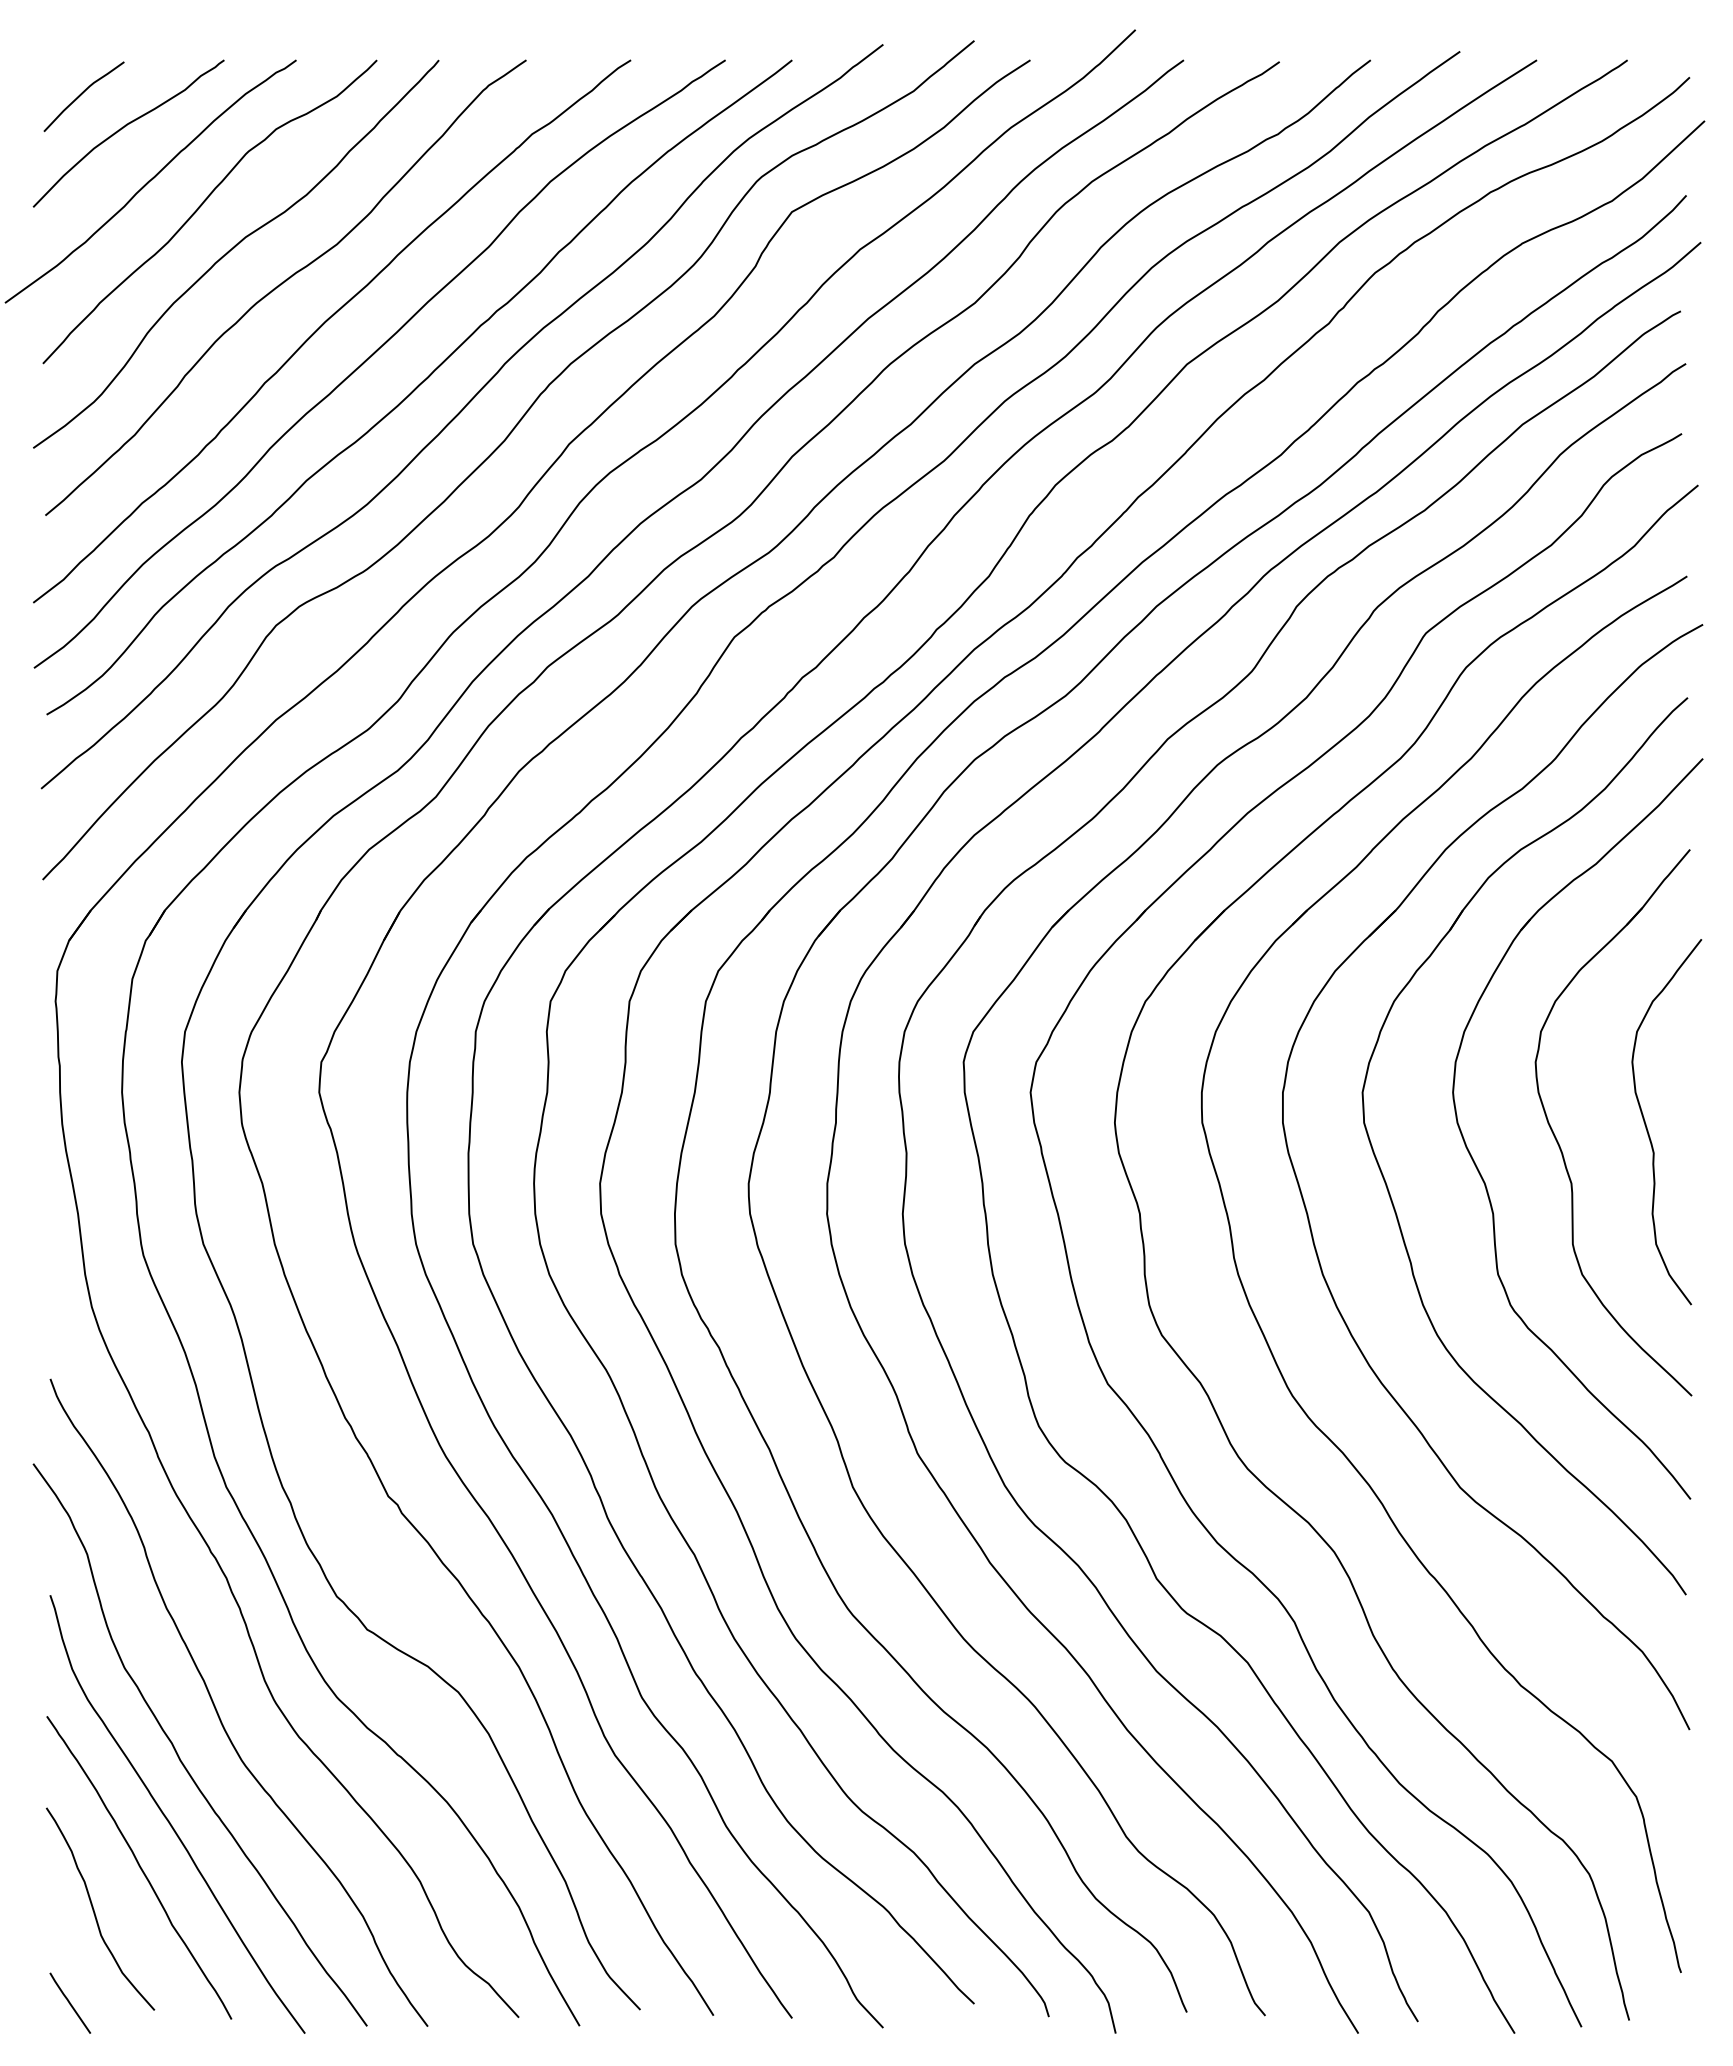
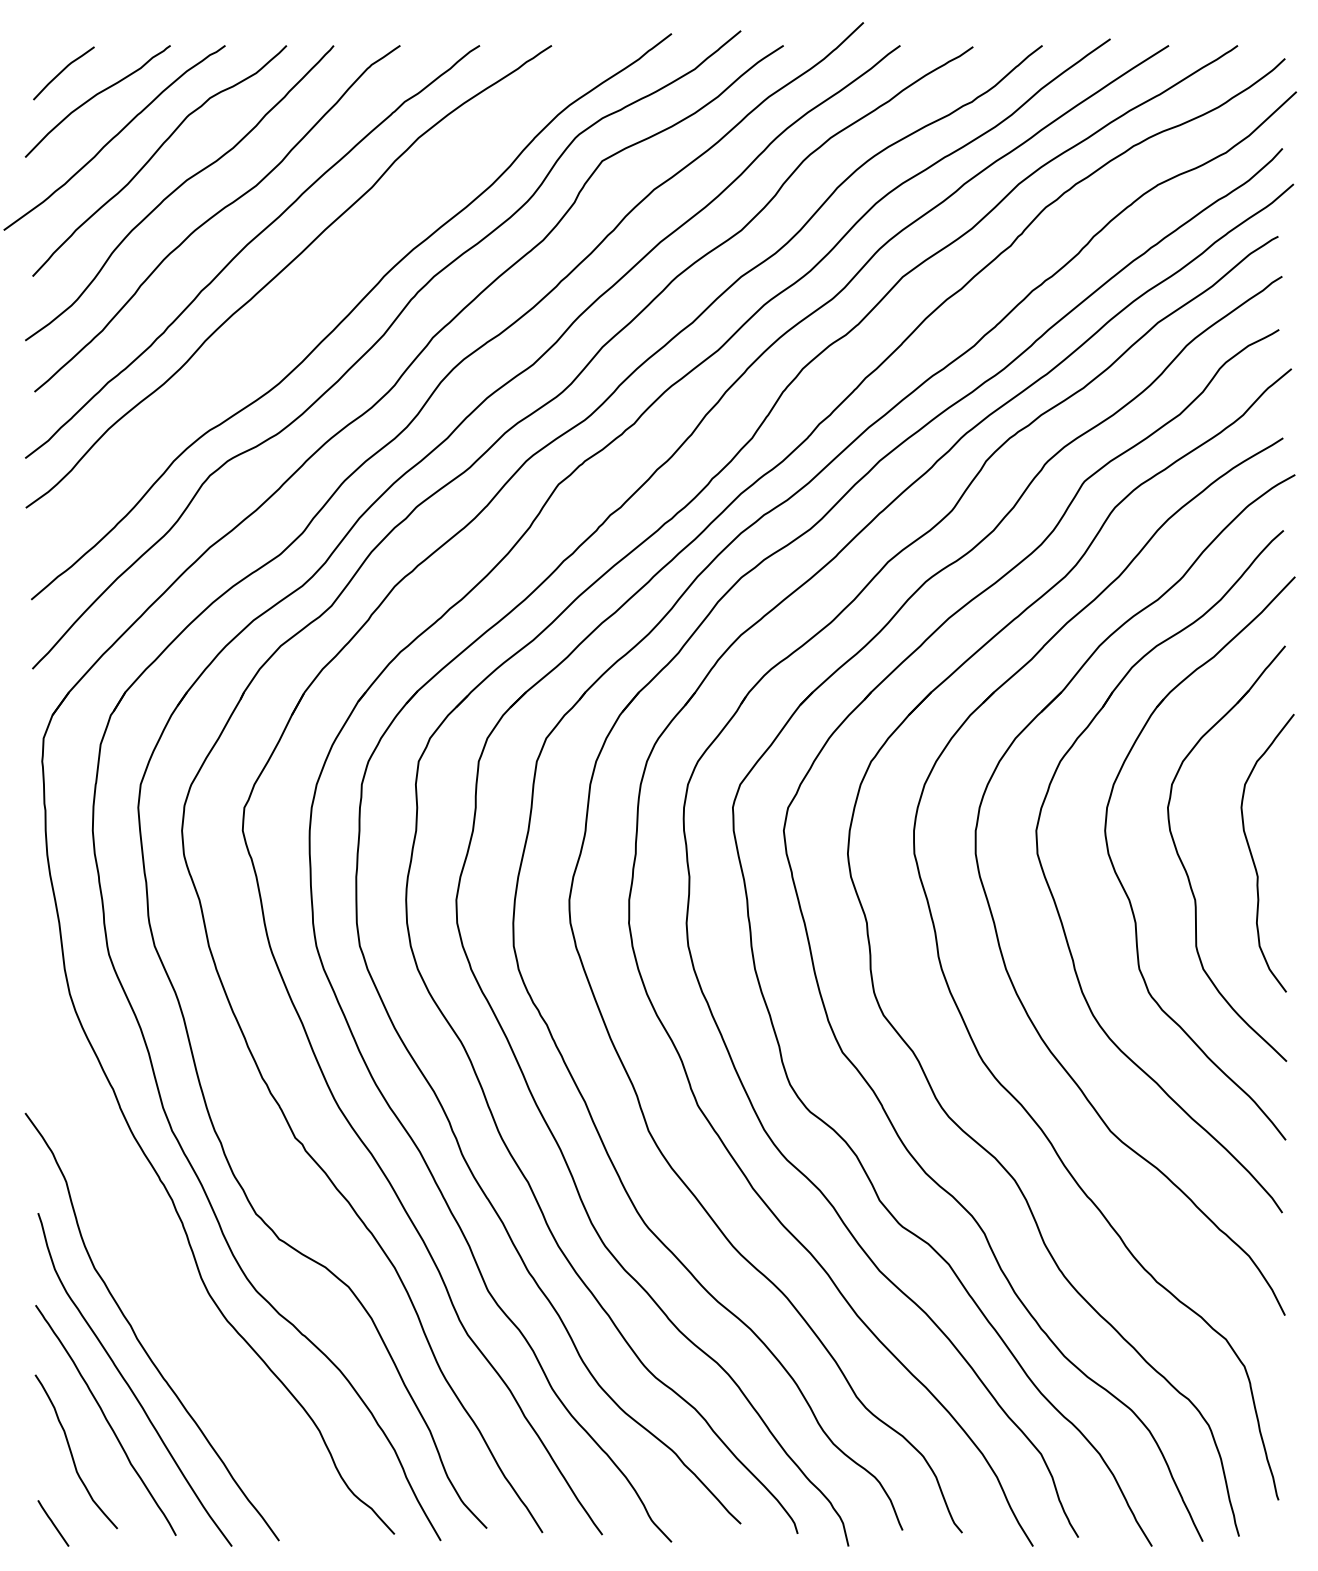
curve: (418, 387) -> (318, 294), removed
curve: (218, 1712) -> (166, 1302), removed

